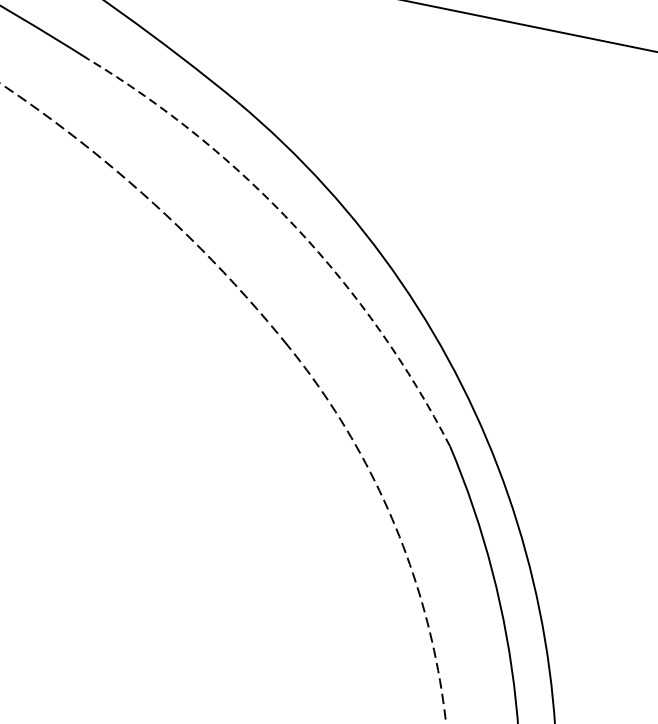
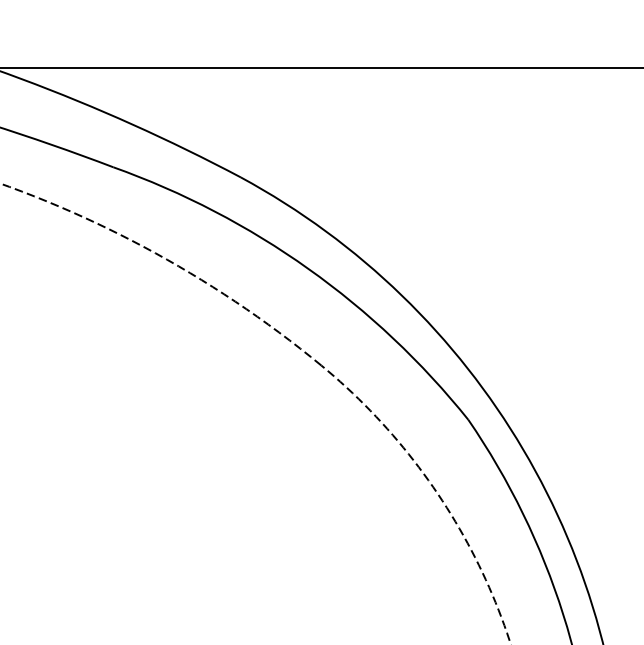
arc: (296, 227) -> (308, 268), dashed -> solid

